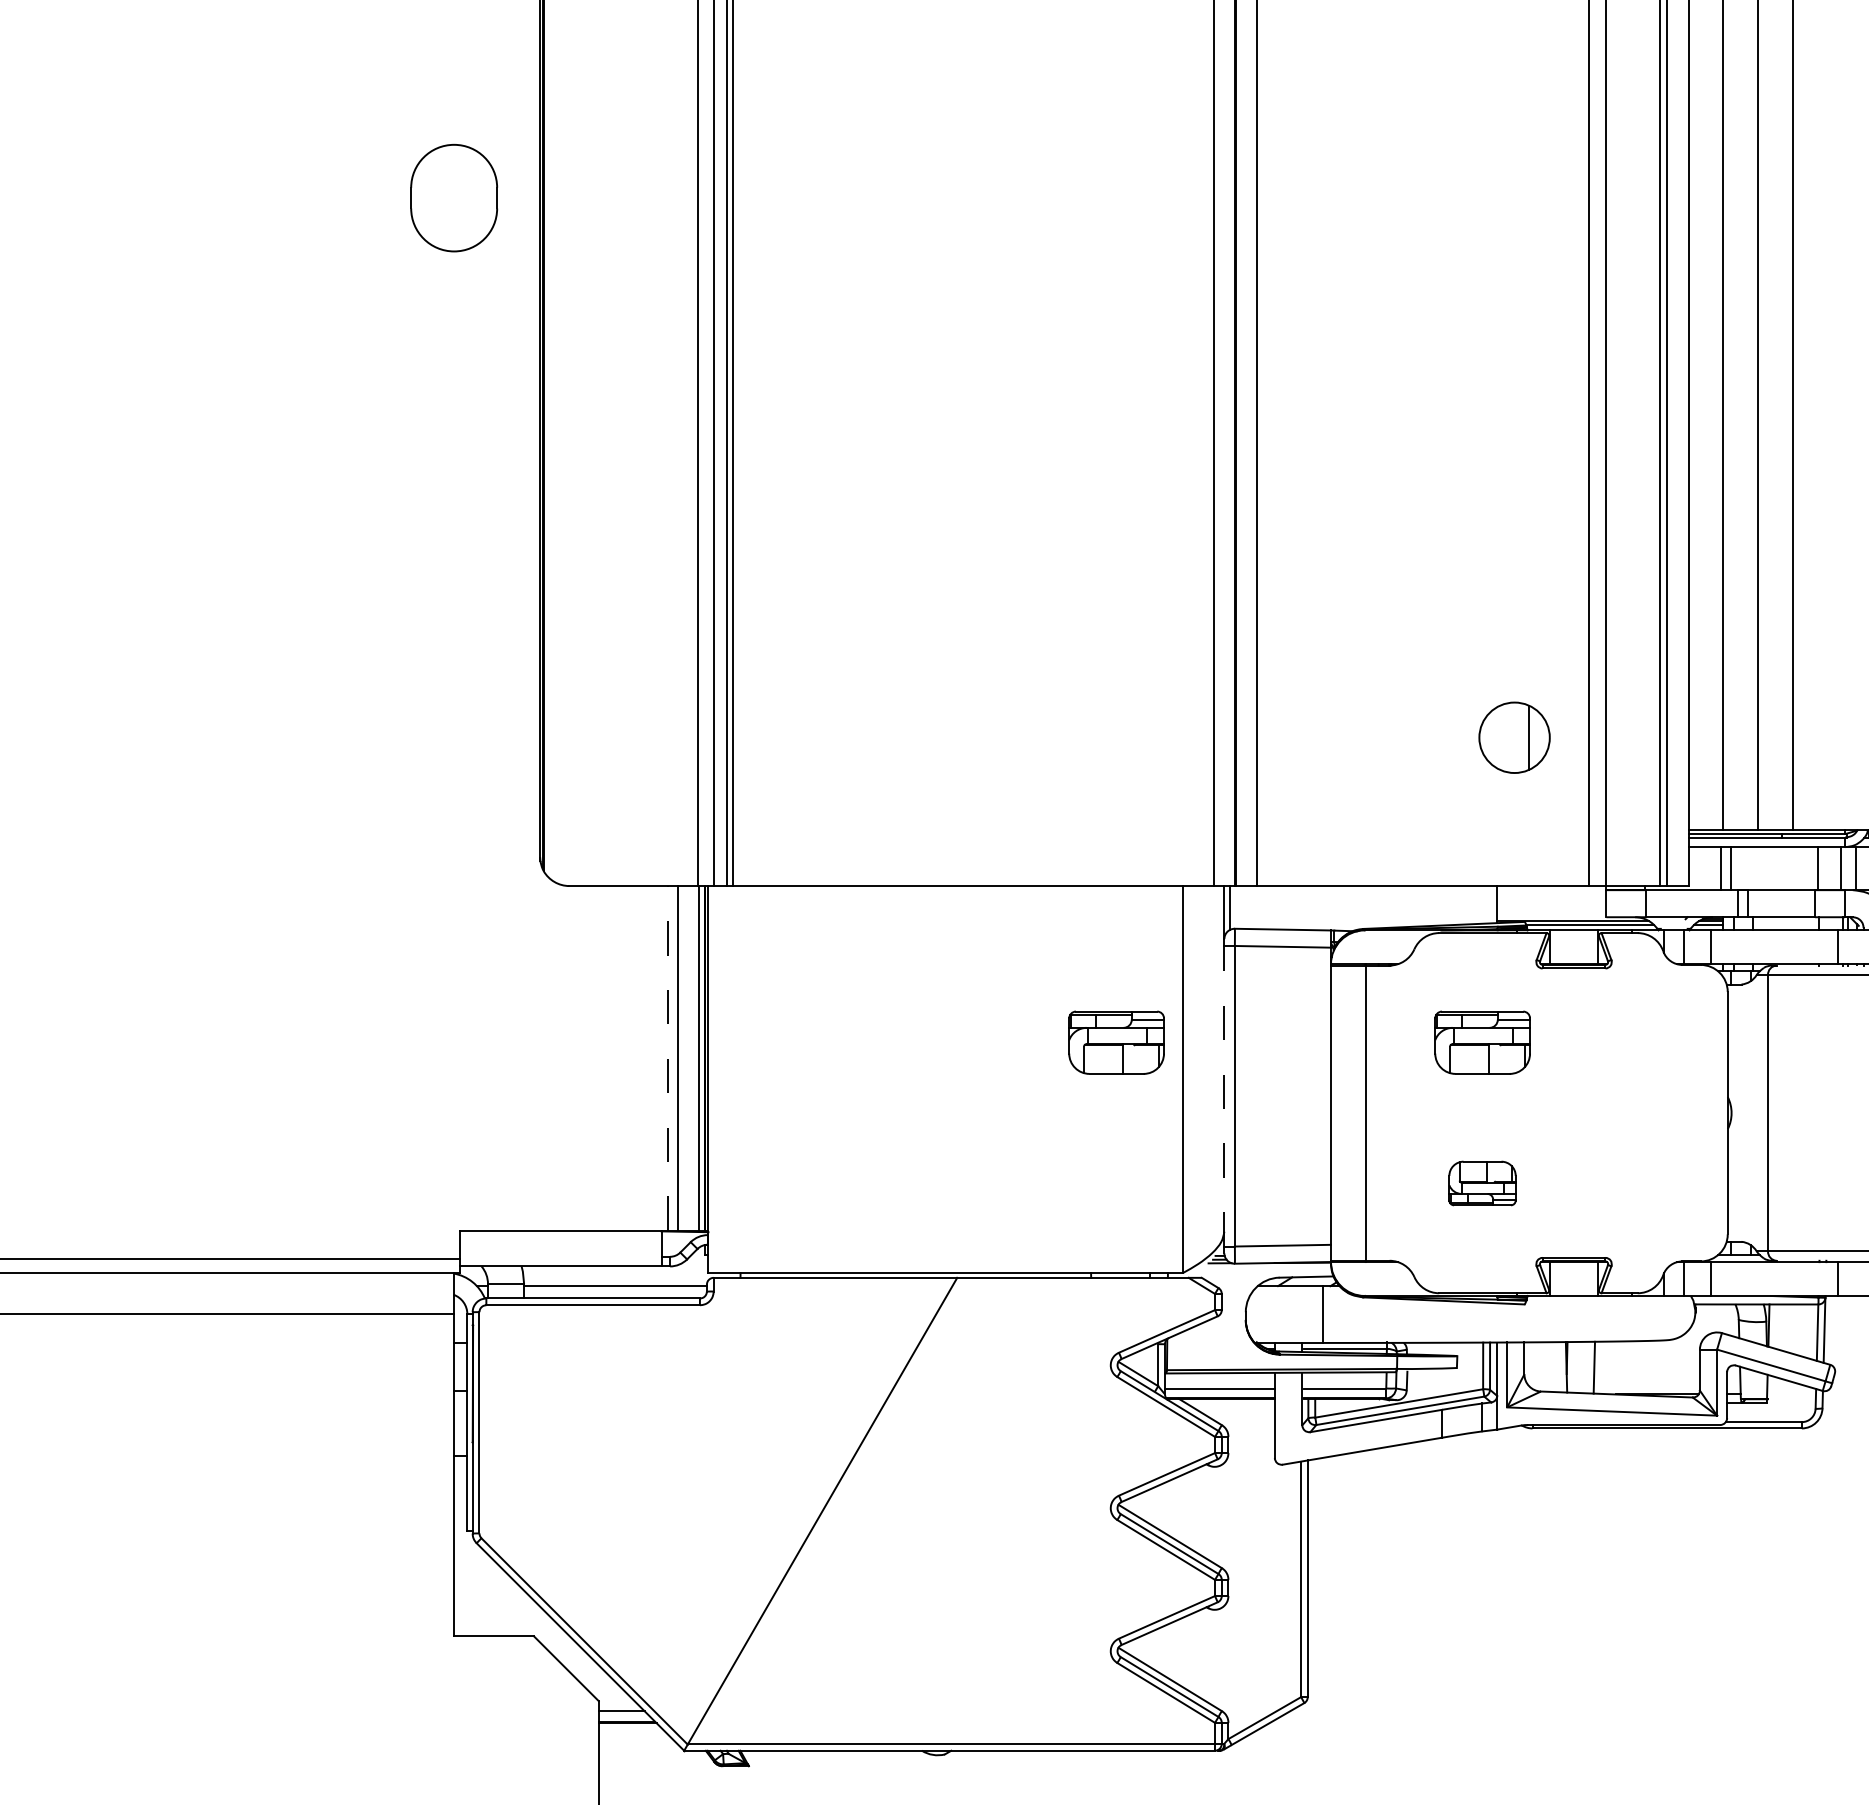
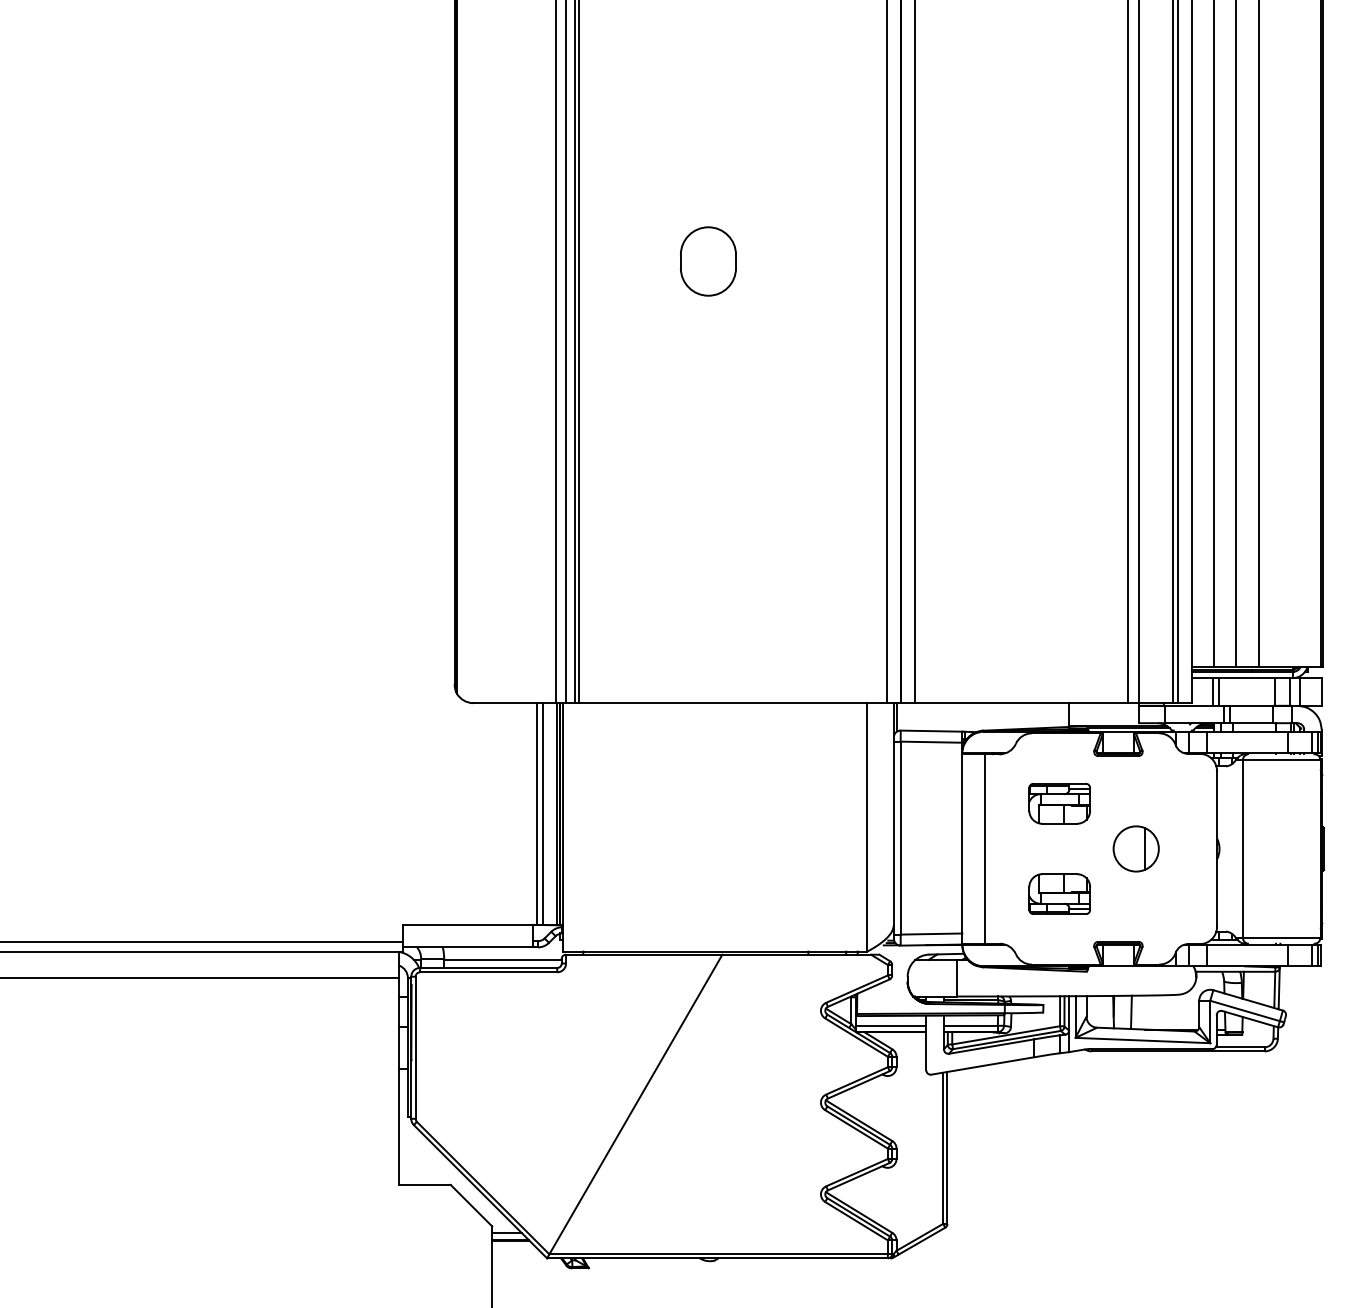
part: (454, 198) -> (708, 261), moved
part: (1513, 737) -> (1135, 848), moved
part: (1116, 1042) -> (824, 803), removed
line: (667, 1057) -> (536, 813), dashed -> solid
line: (1223, 1095) -> (893, 837), dashed -> solid
part: (1482, 1182) -> (1059, 893), size x1.43

